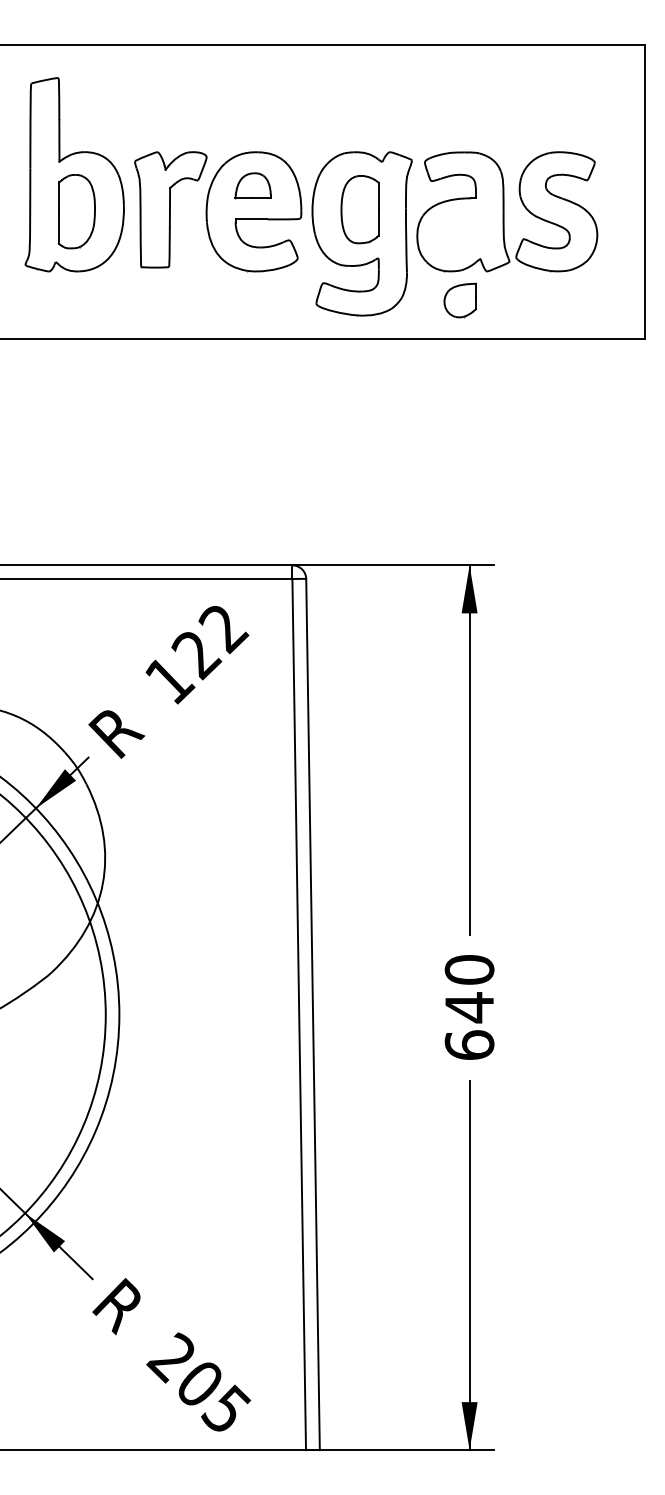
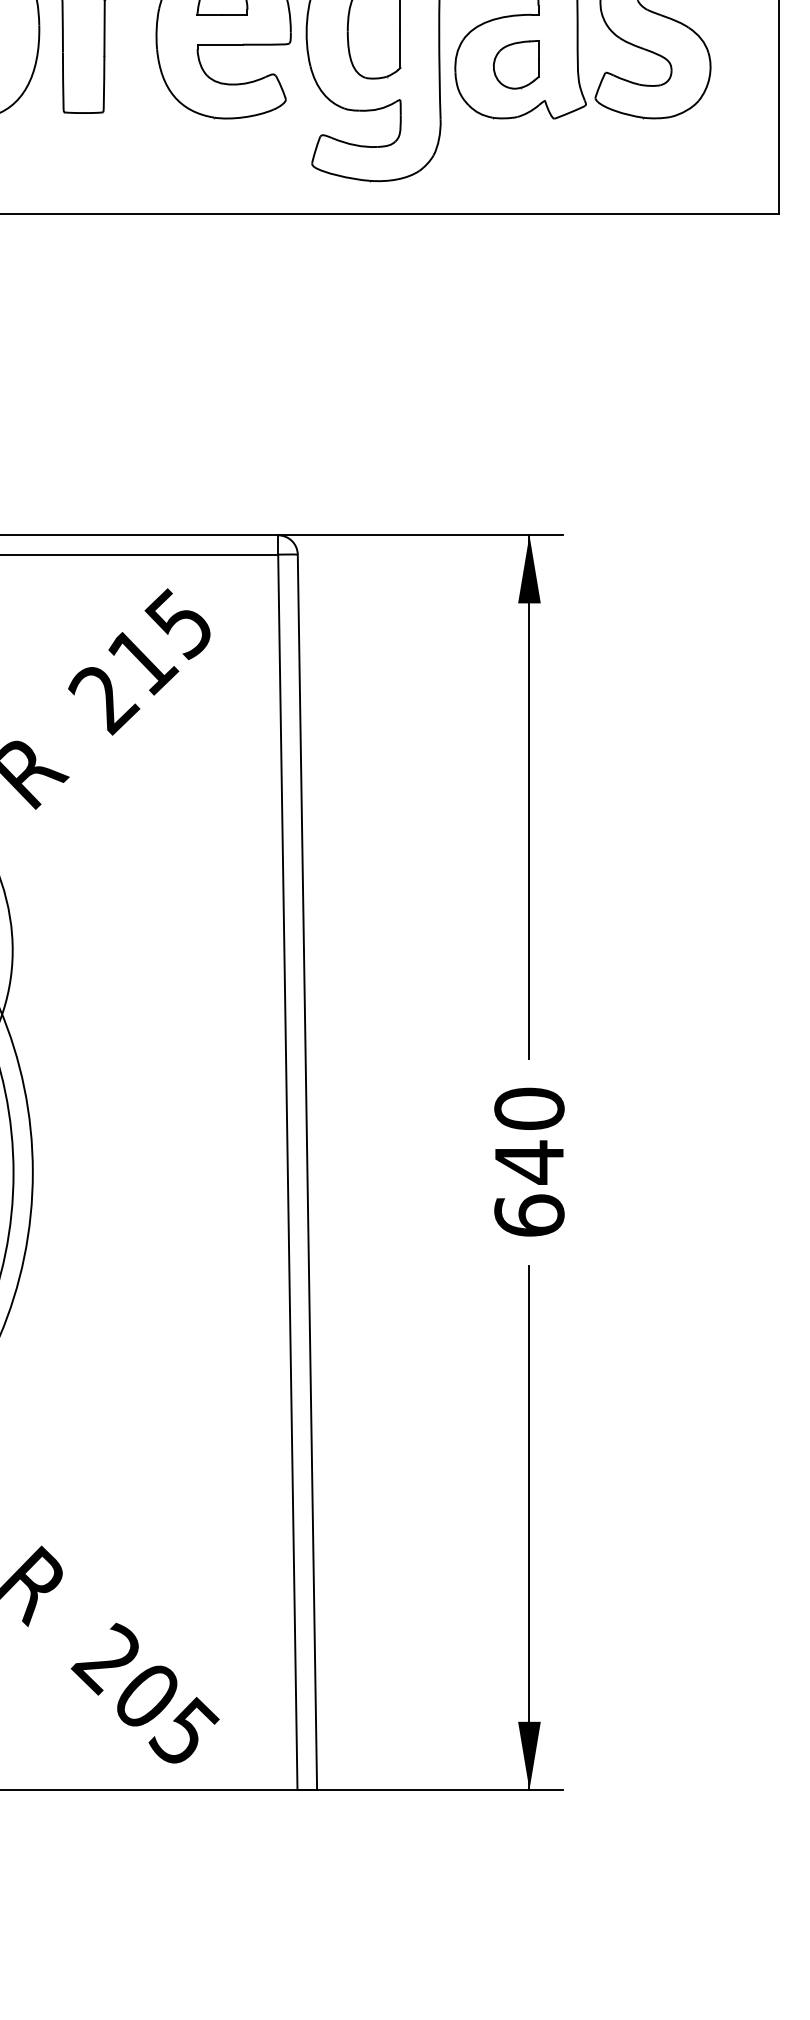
part: (460, 300) -> (516, 64), moved
text: (196, 654) -> (142, 661), 122 -> 215

